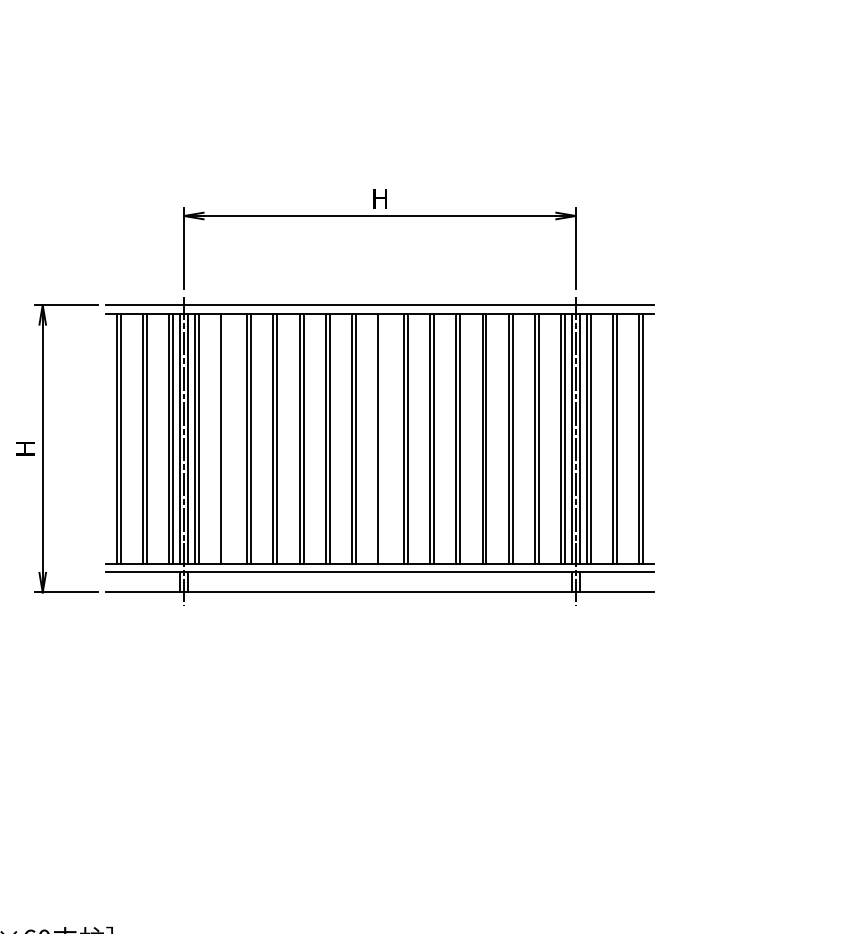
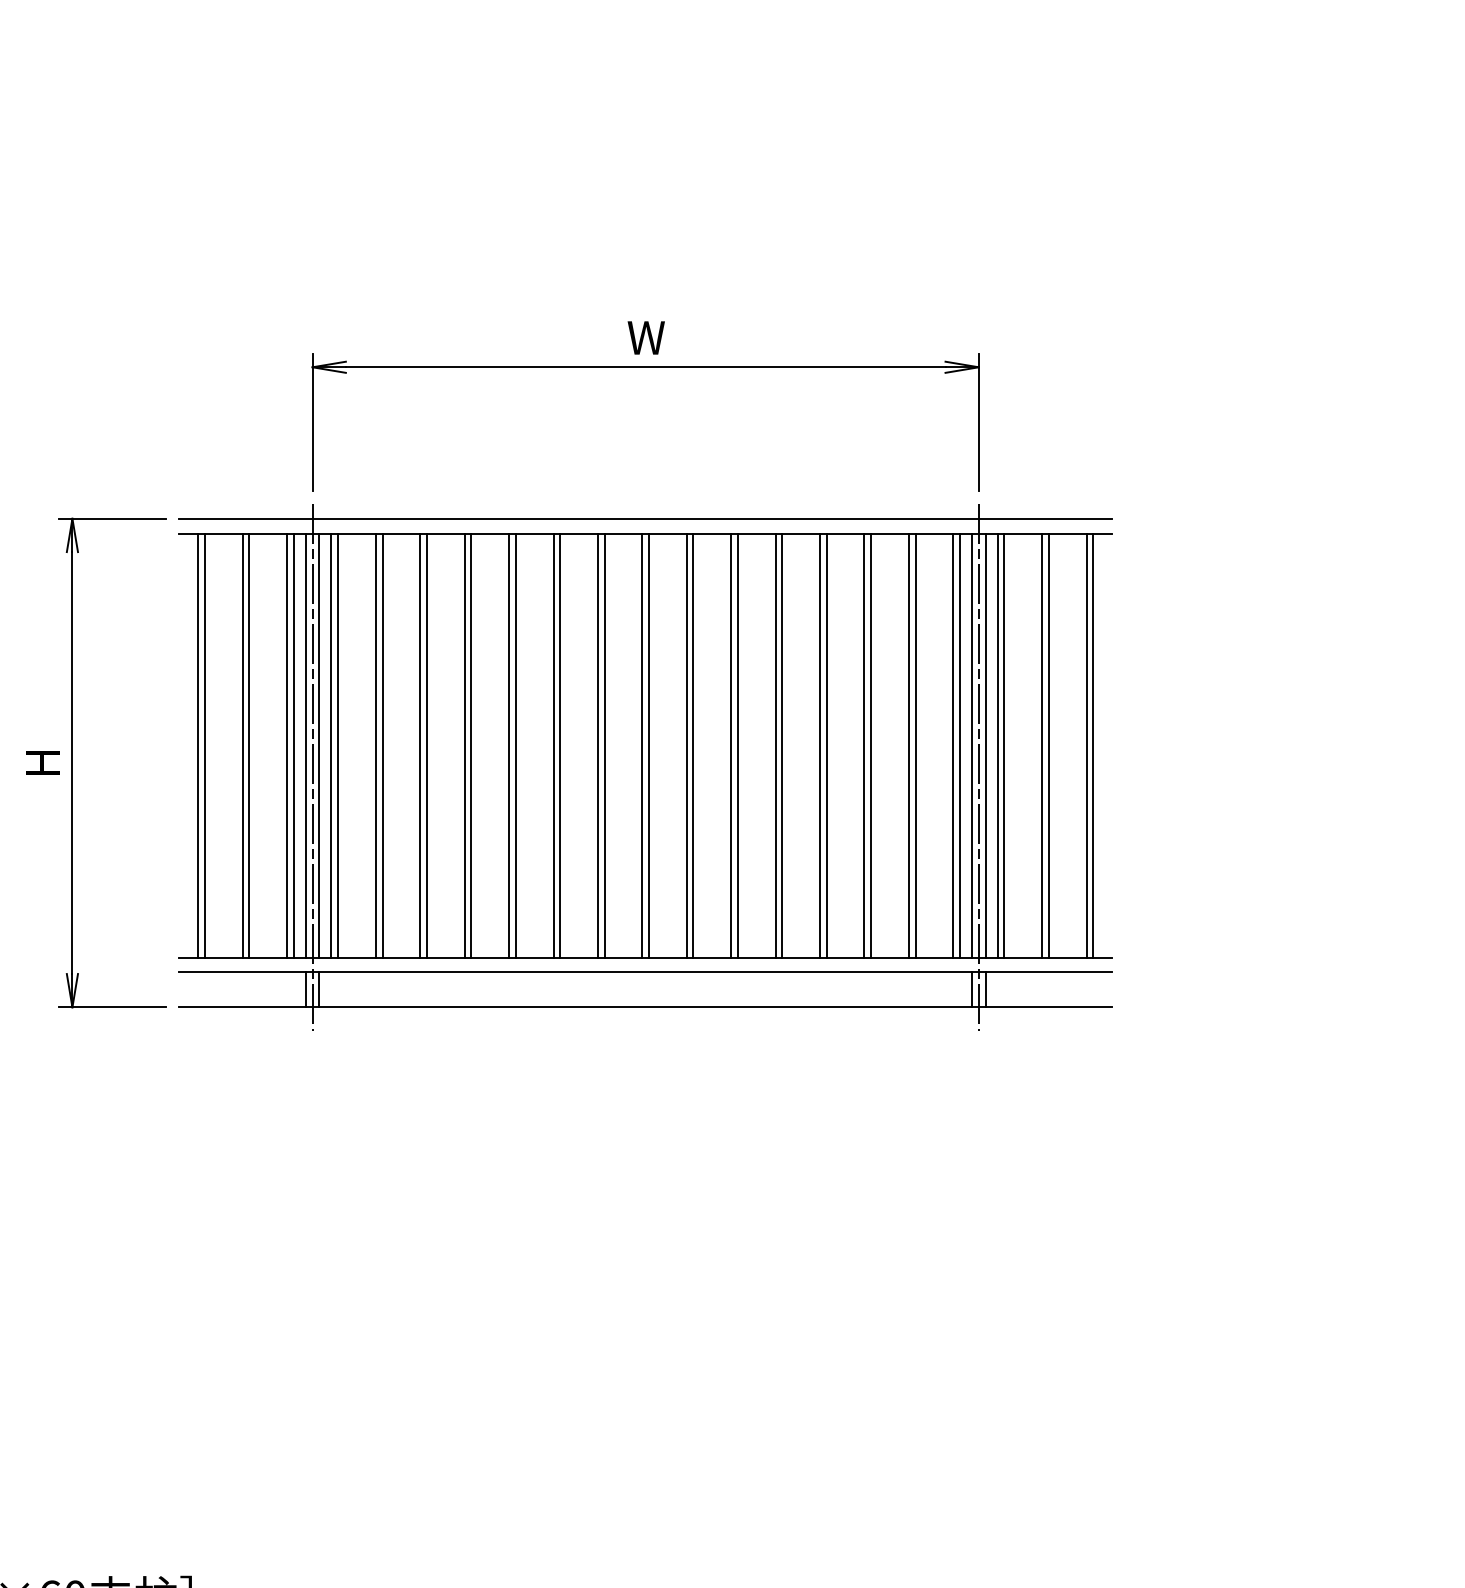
text: (380, 198) -> (646, 337), H -> W
line: (225, 438) -> (383, 745), added
line: (381, 438) -> (648, 745), added

